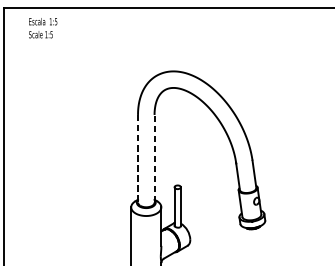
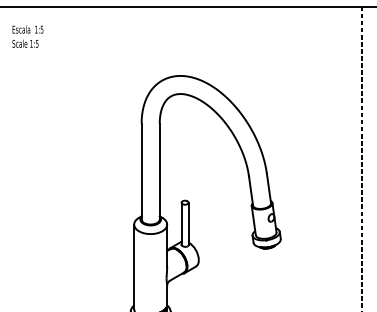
text: (42, 28) -> (27, 36), moved
line: (137, 158) -> (141, 171), dashed -> solid
line: (154, 158) -> (159, 171), dashed -> solid

